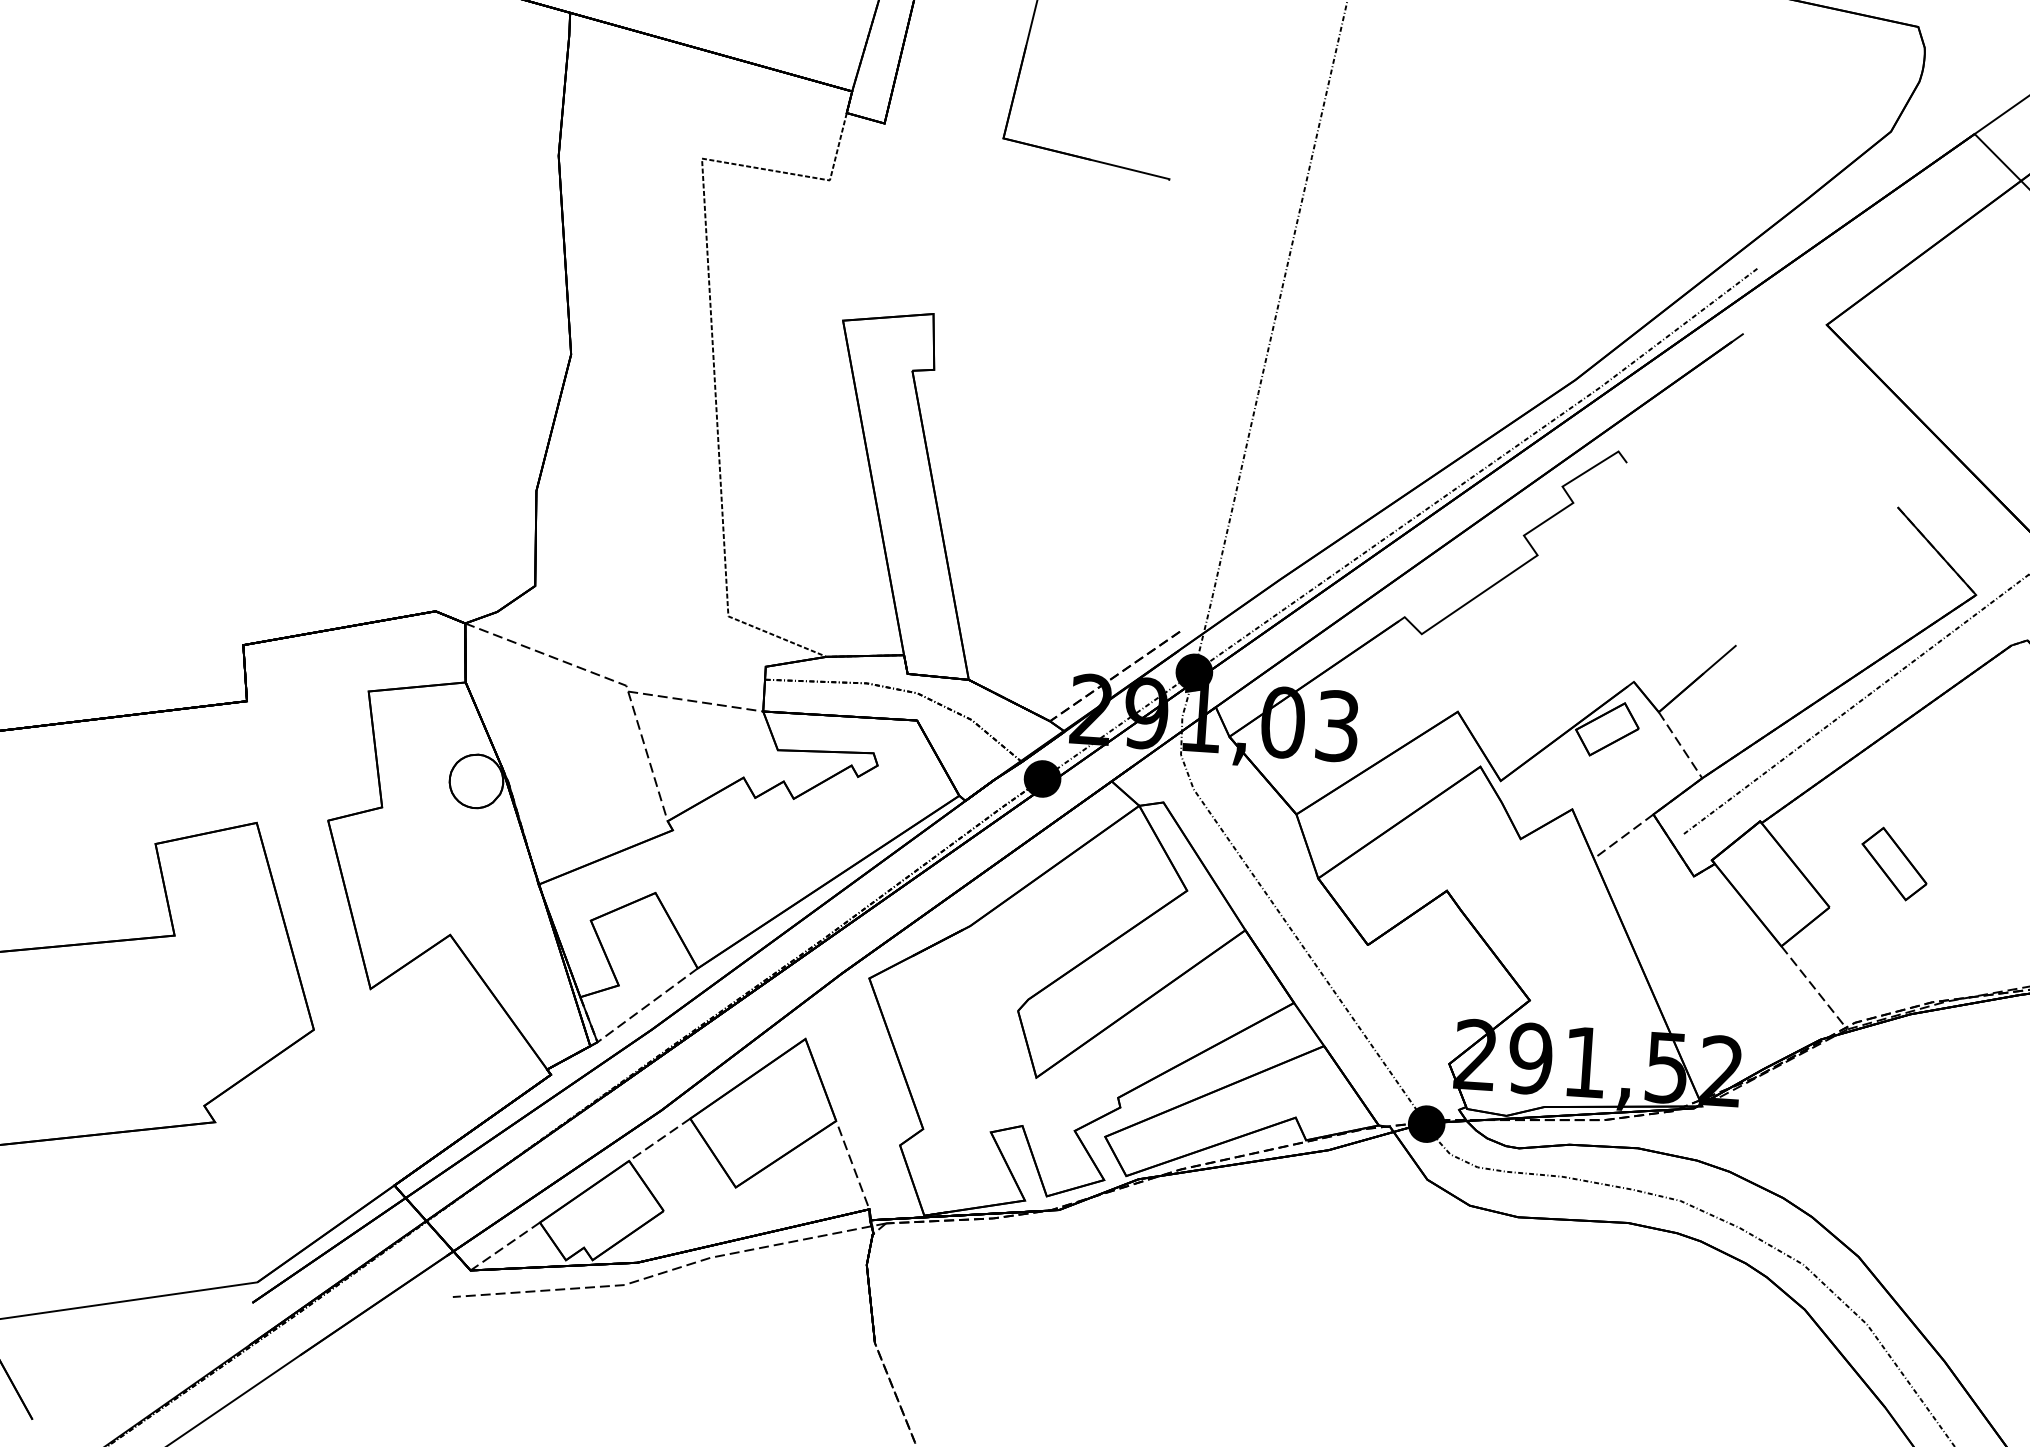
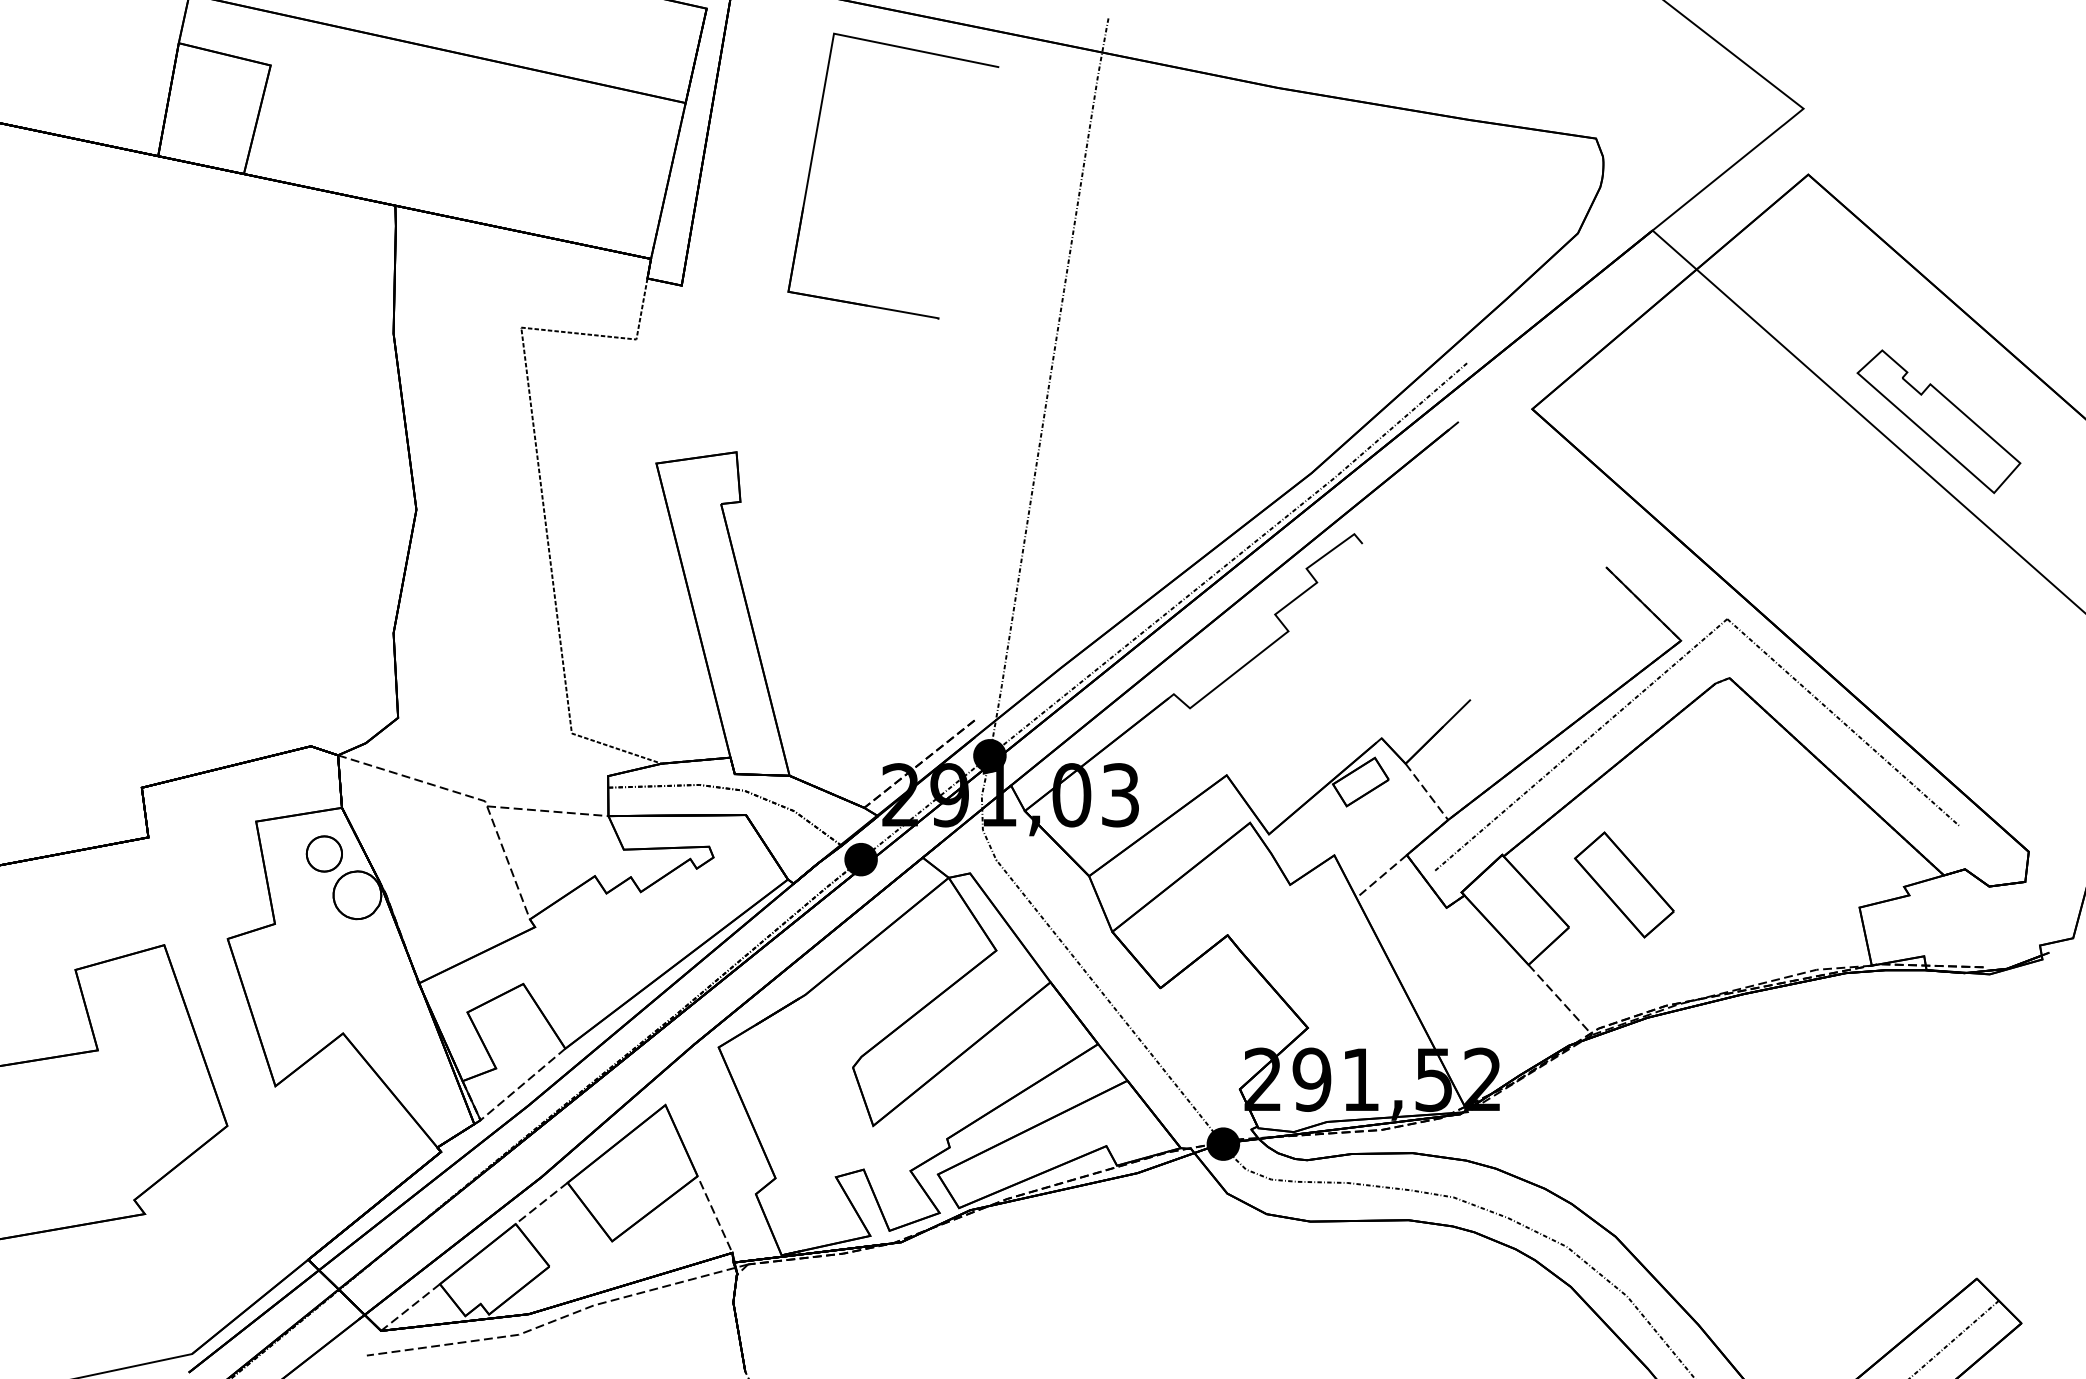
part: (441, 732) -> (323, 853), added
part: (1894, 863) -> (1624, 884), size x1.67

